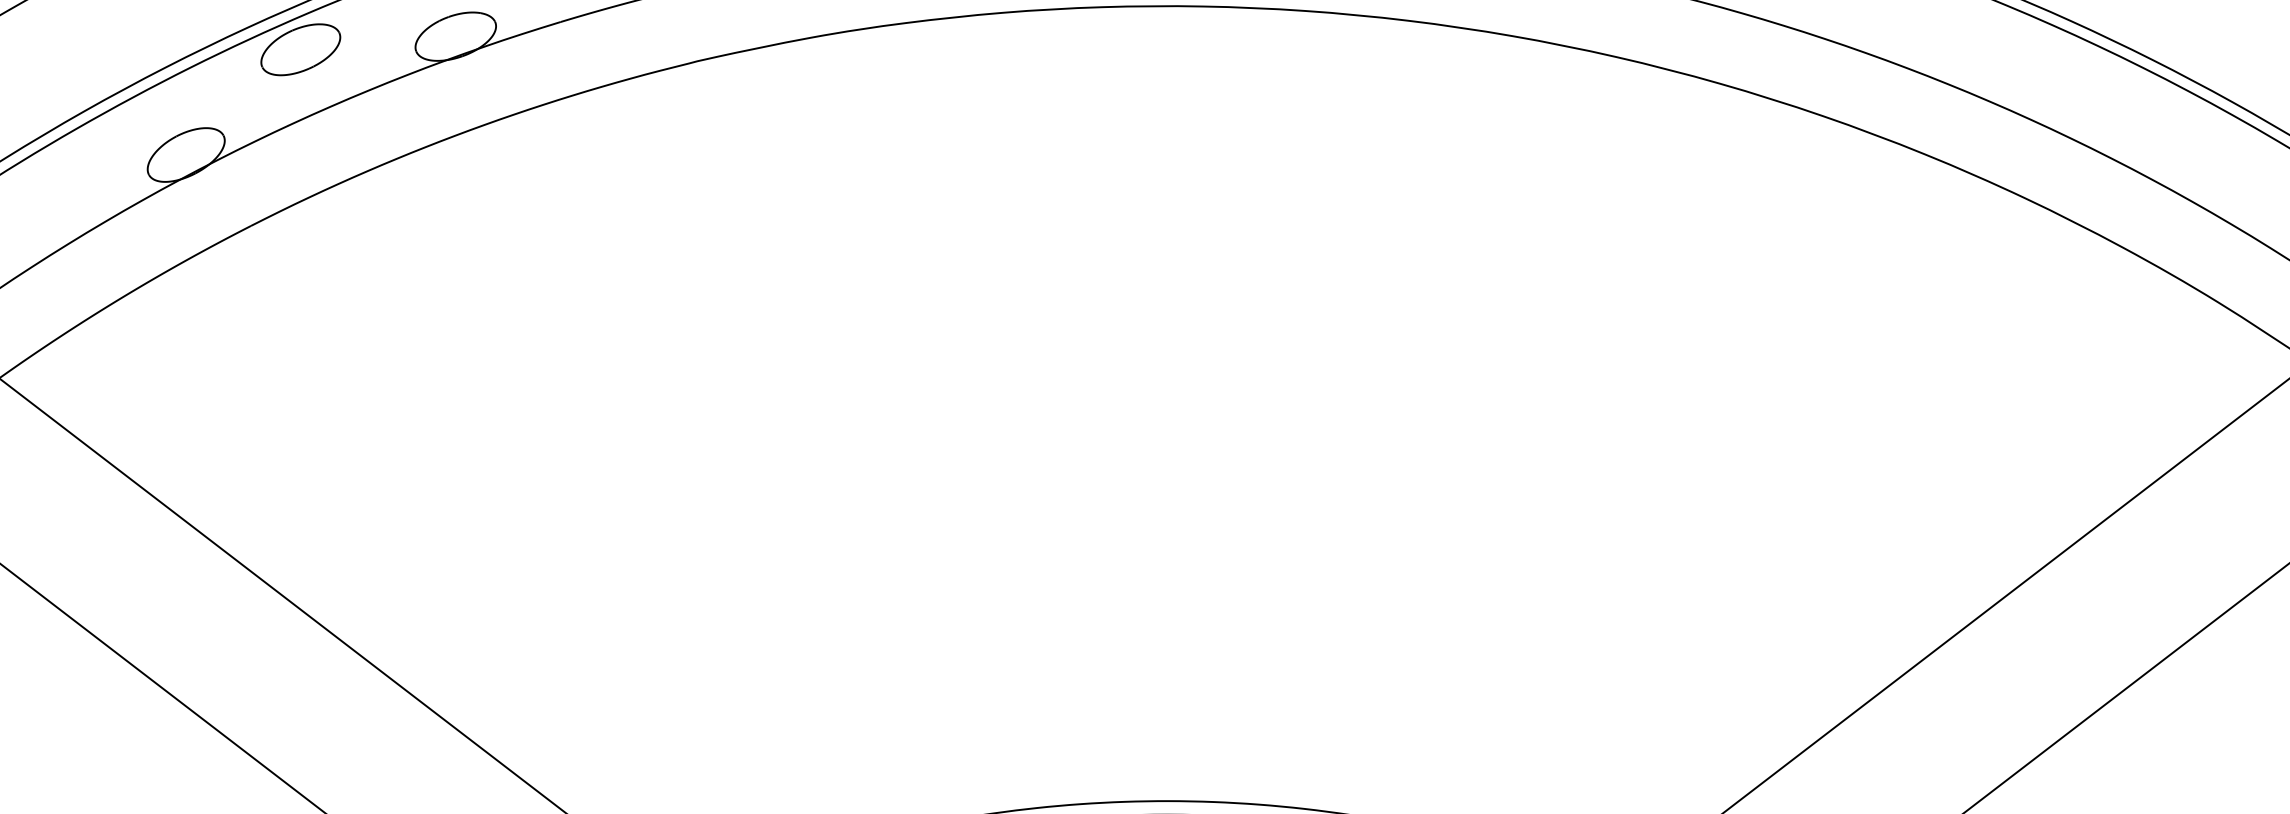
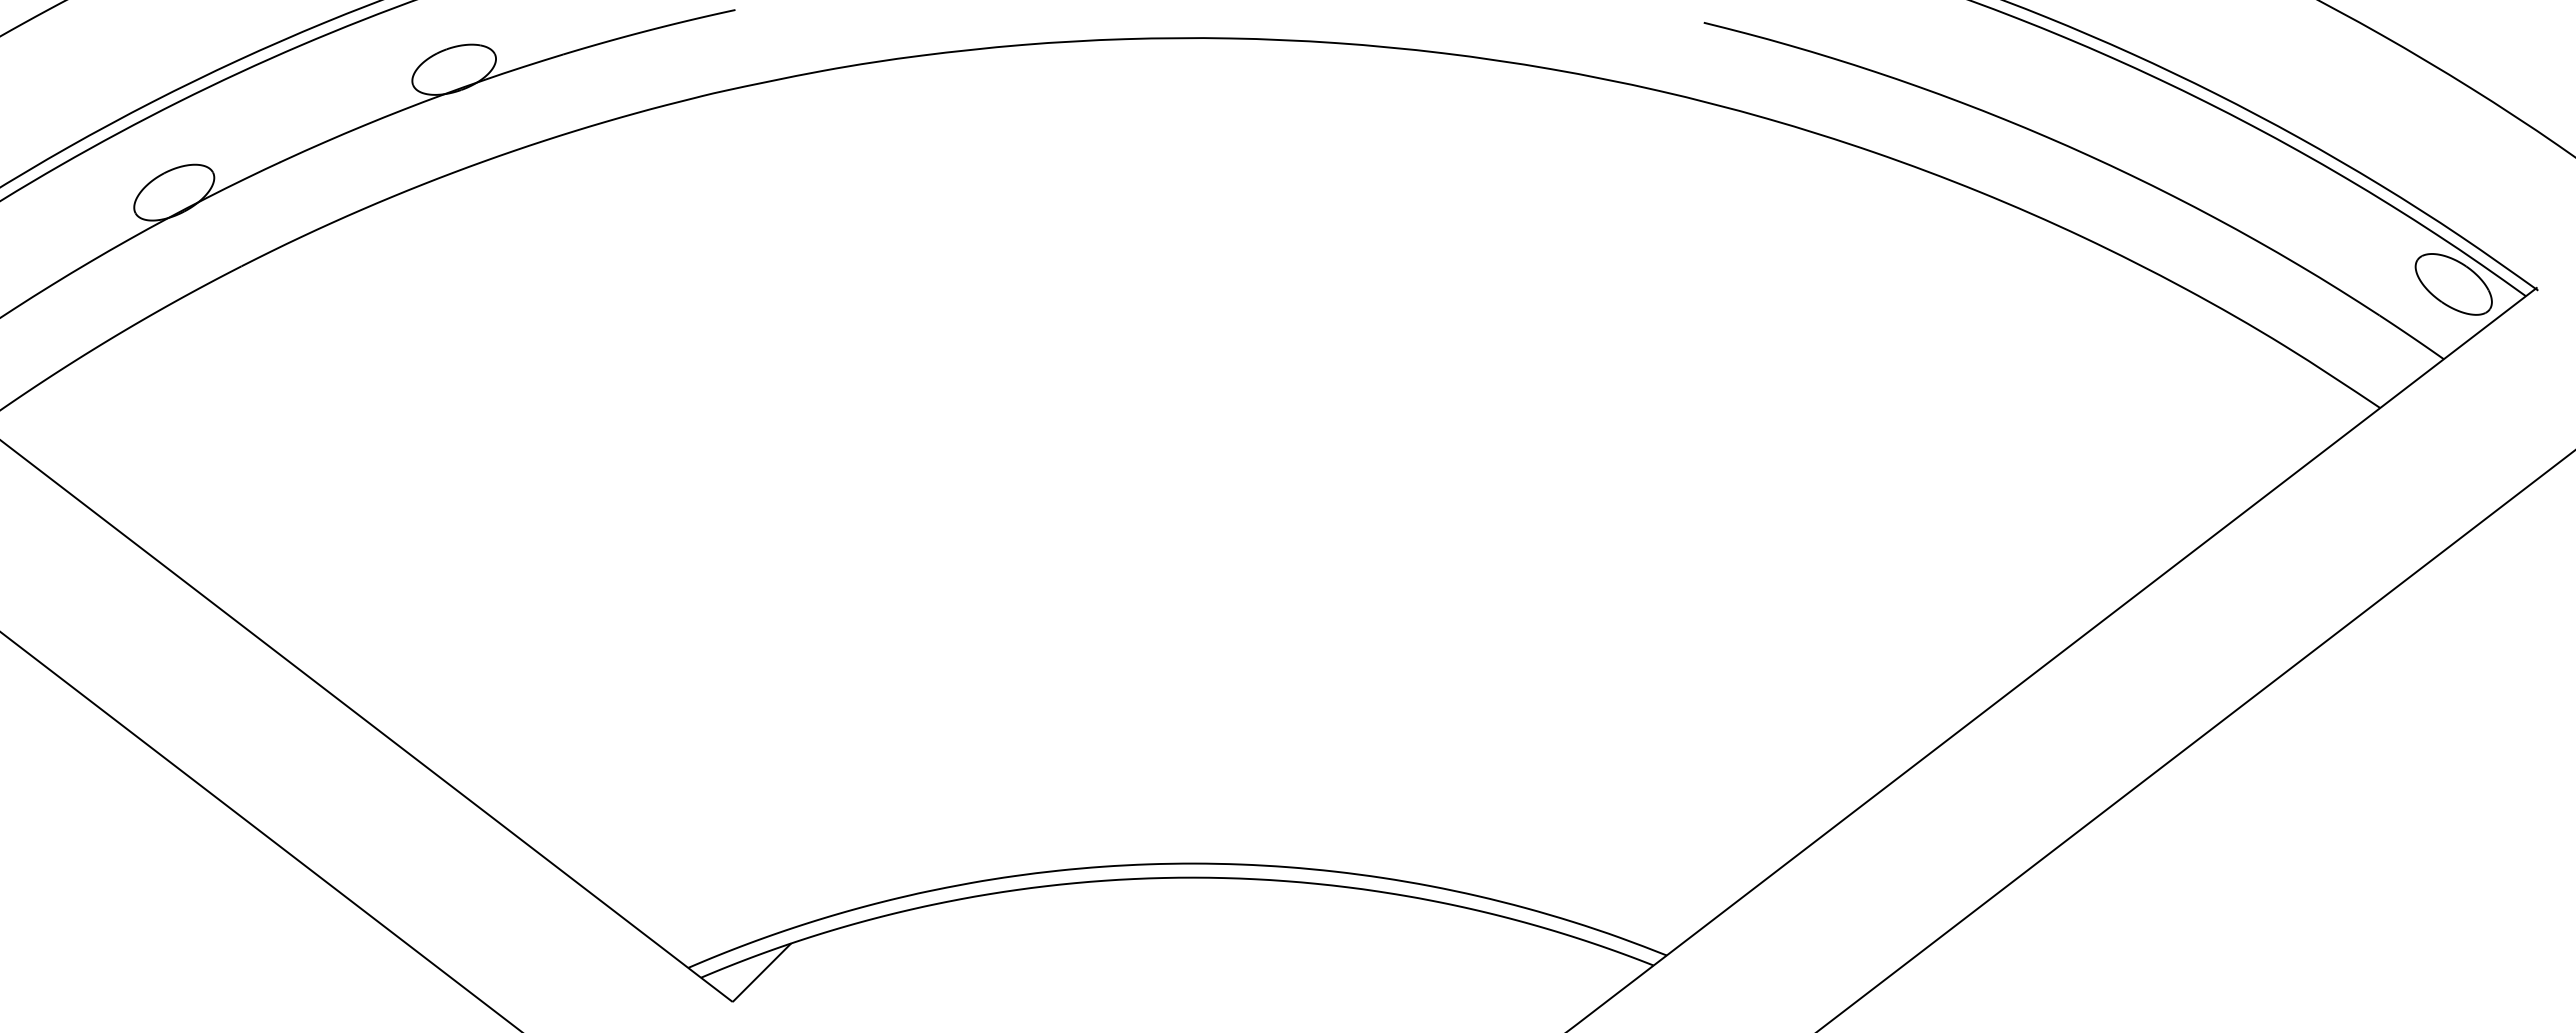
part: (301, 49) -> (293, 83), removed

